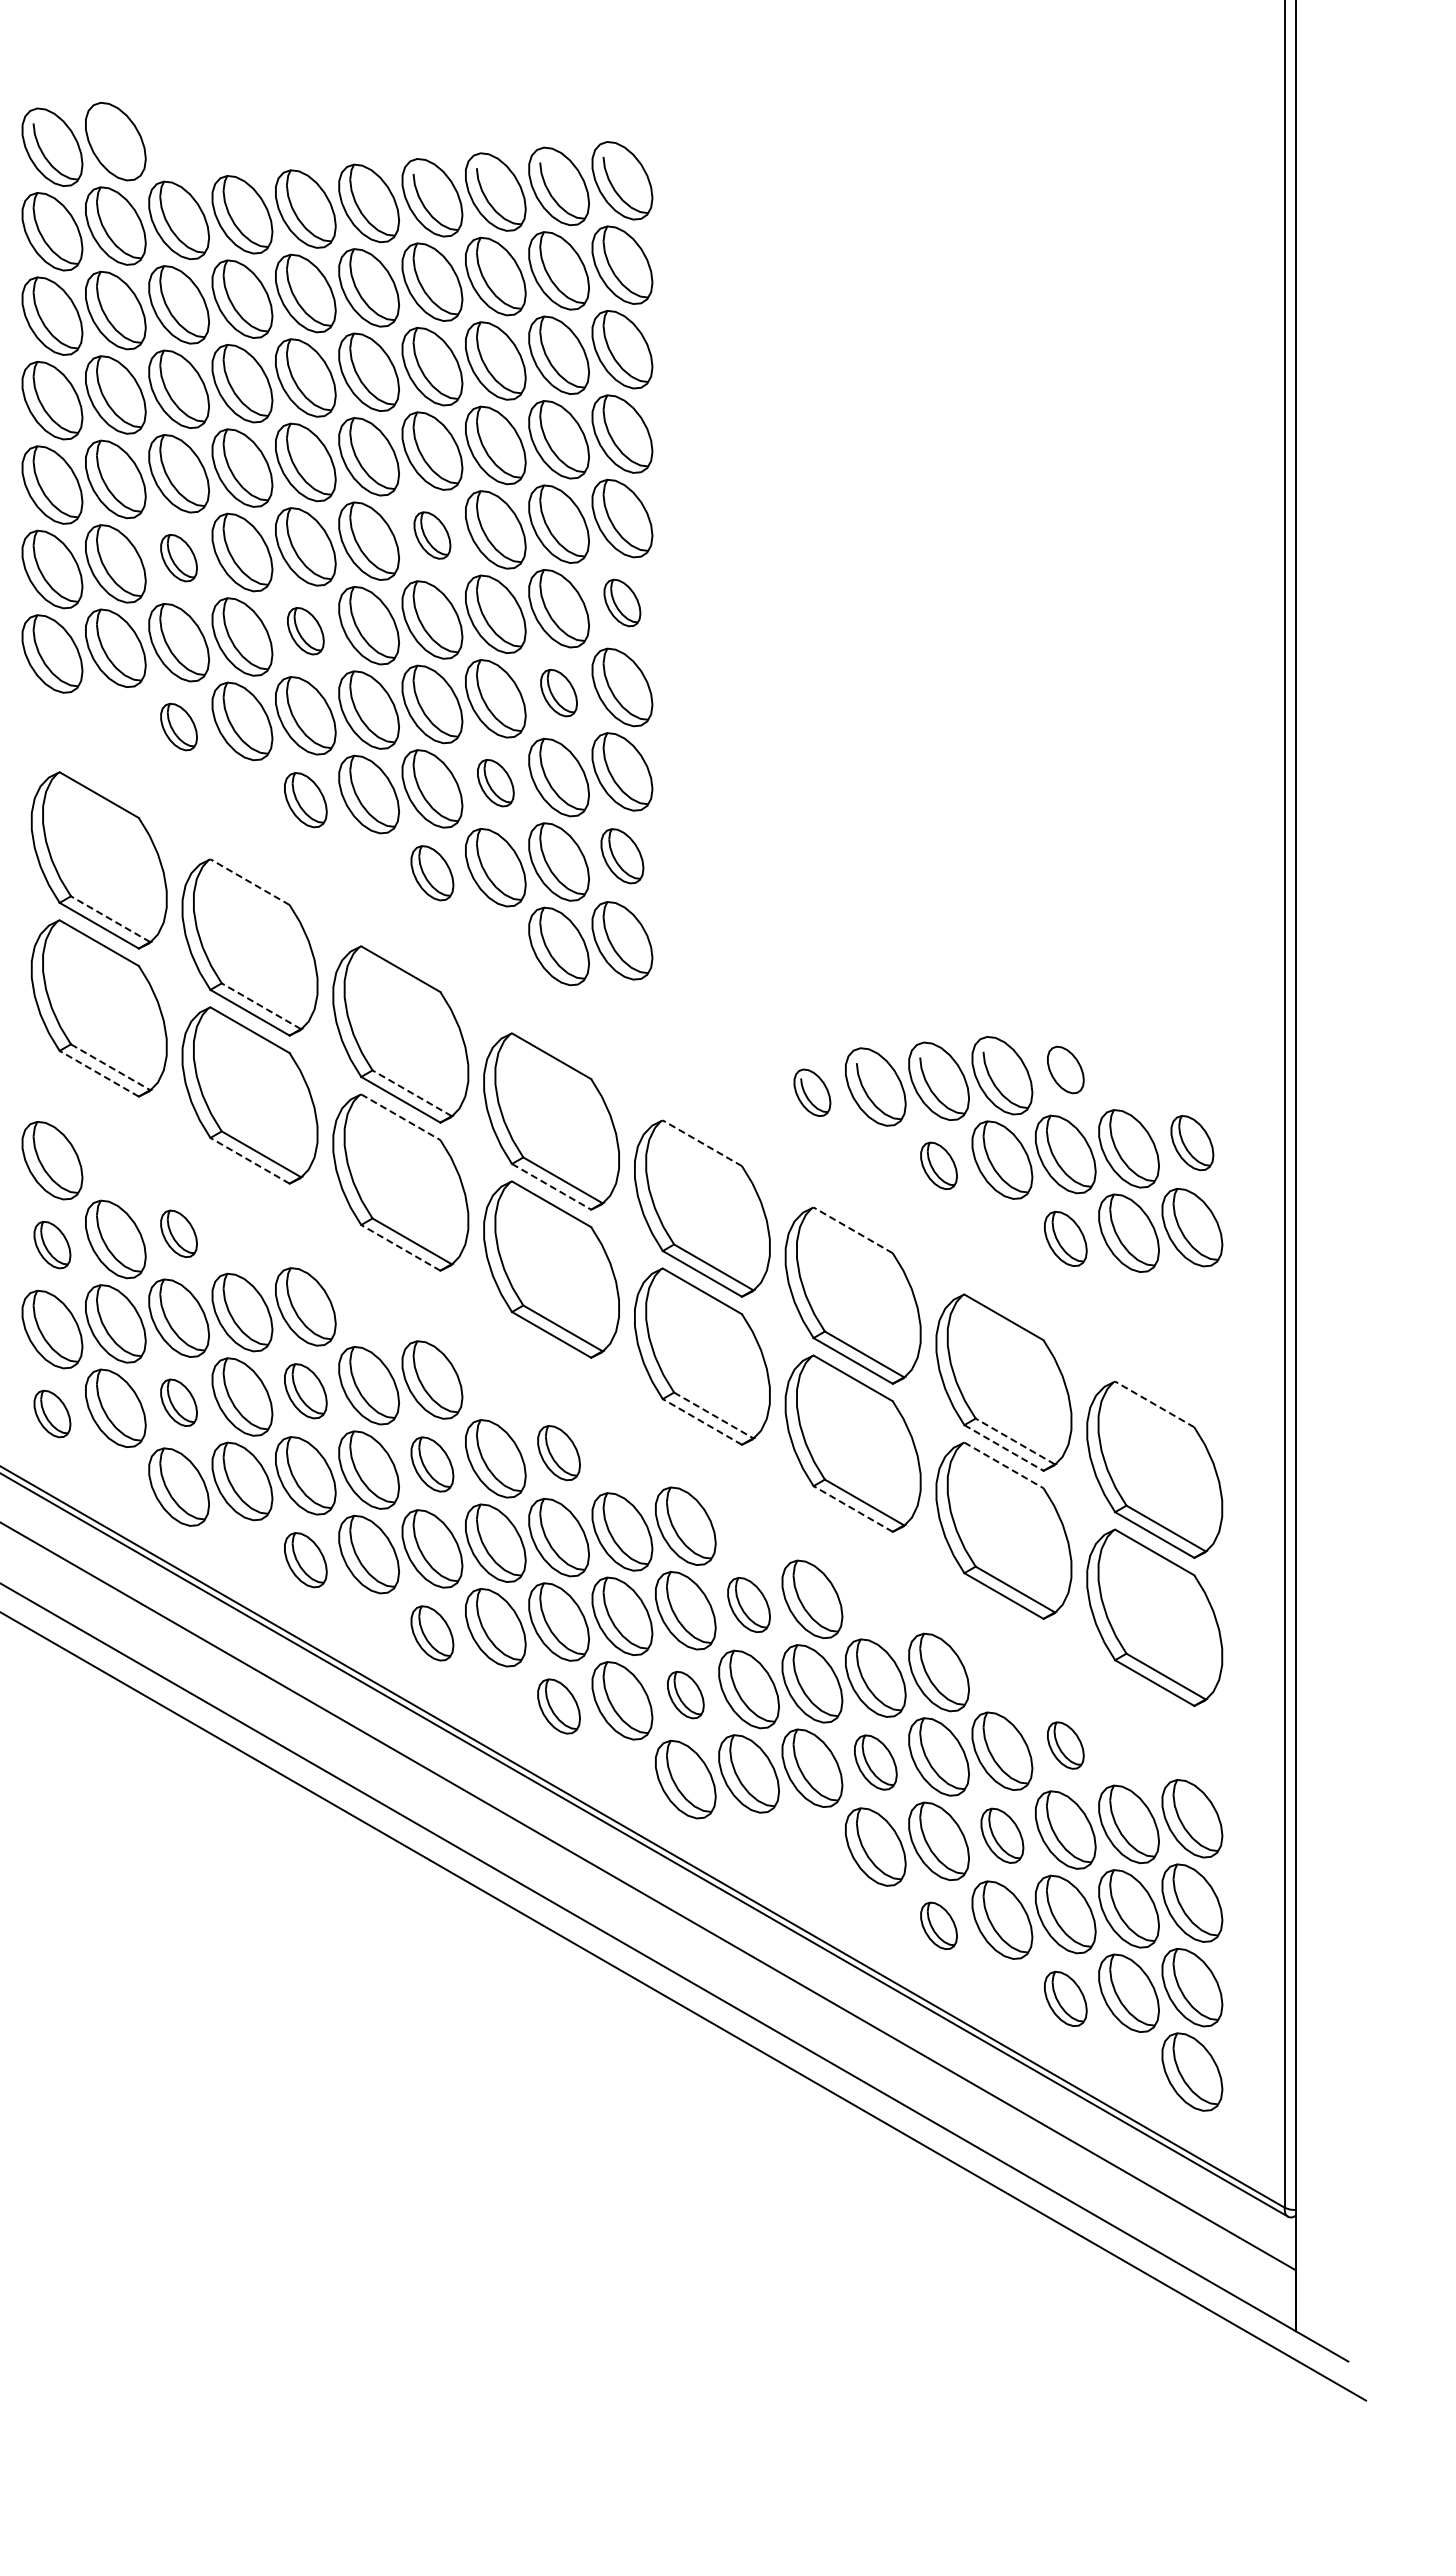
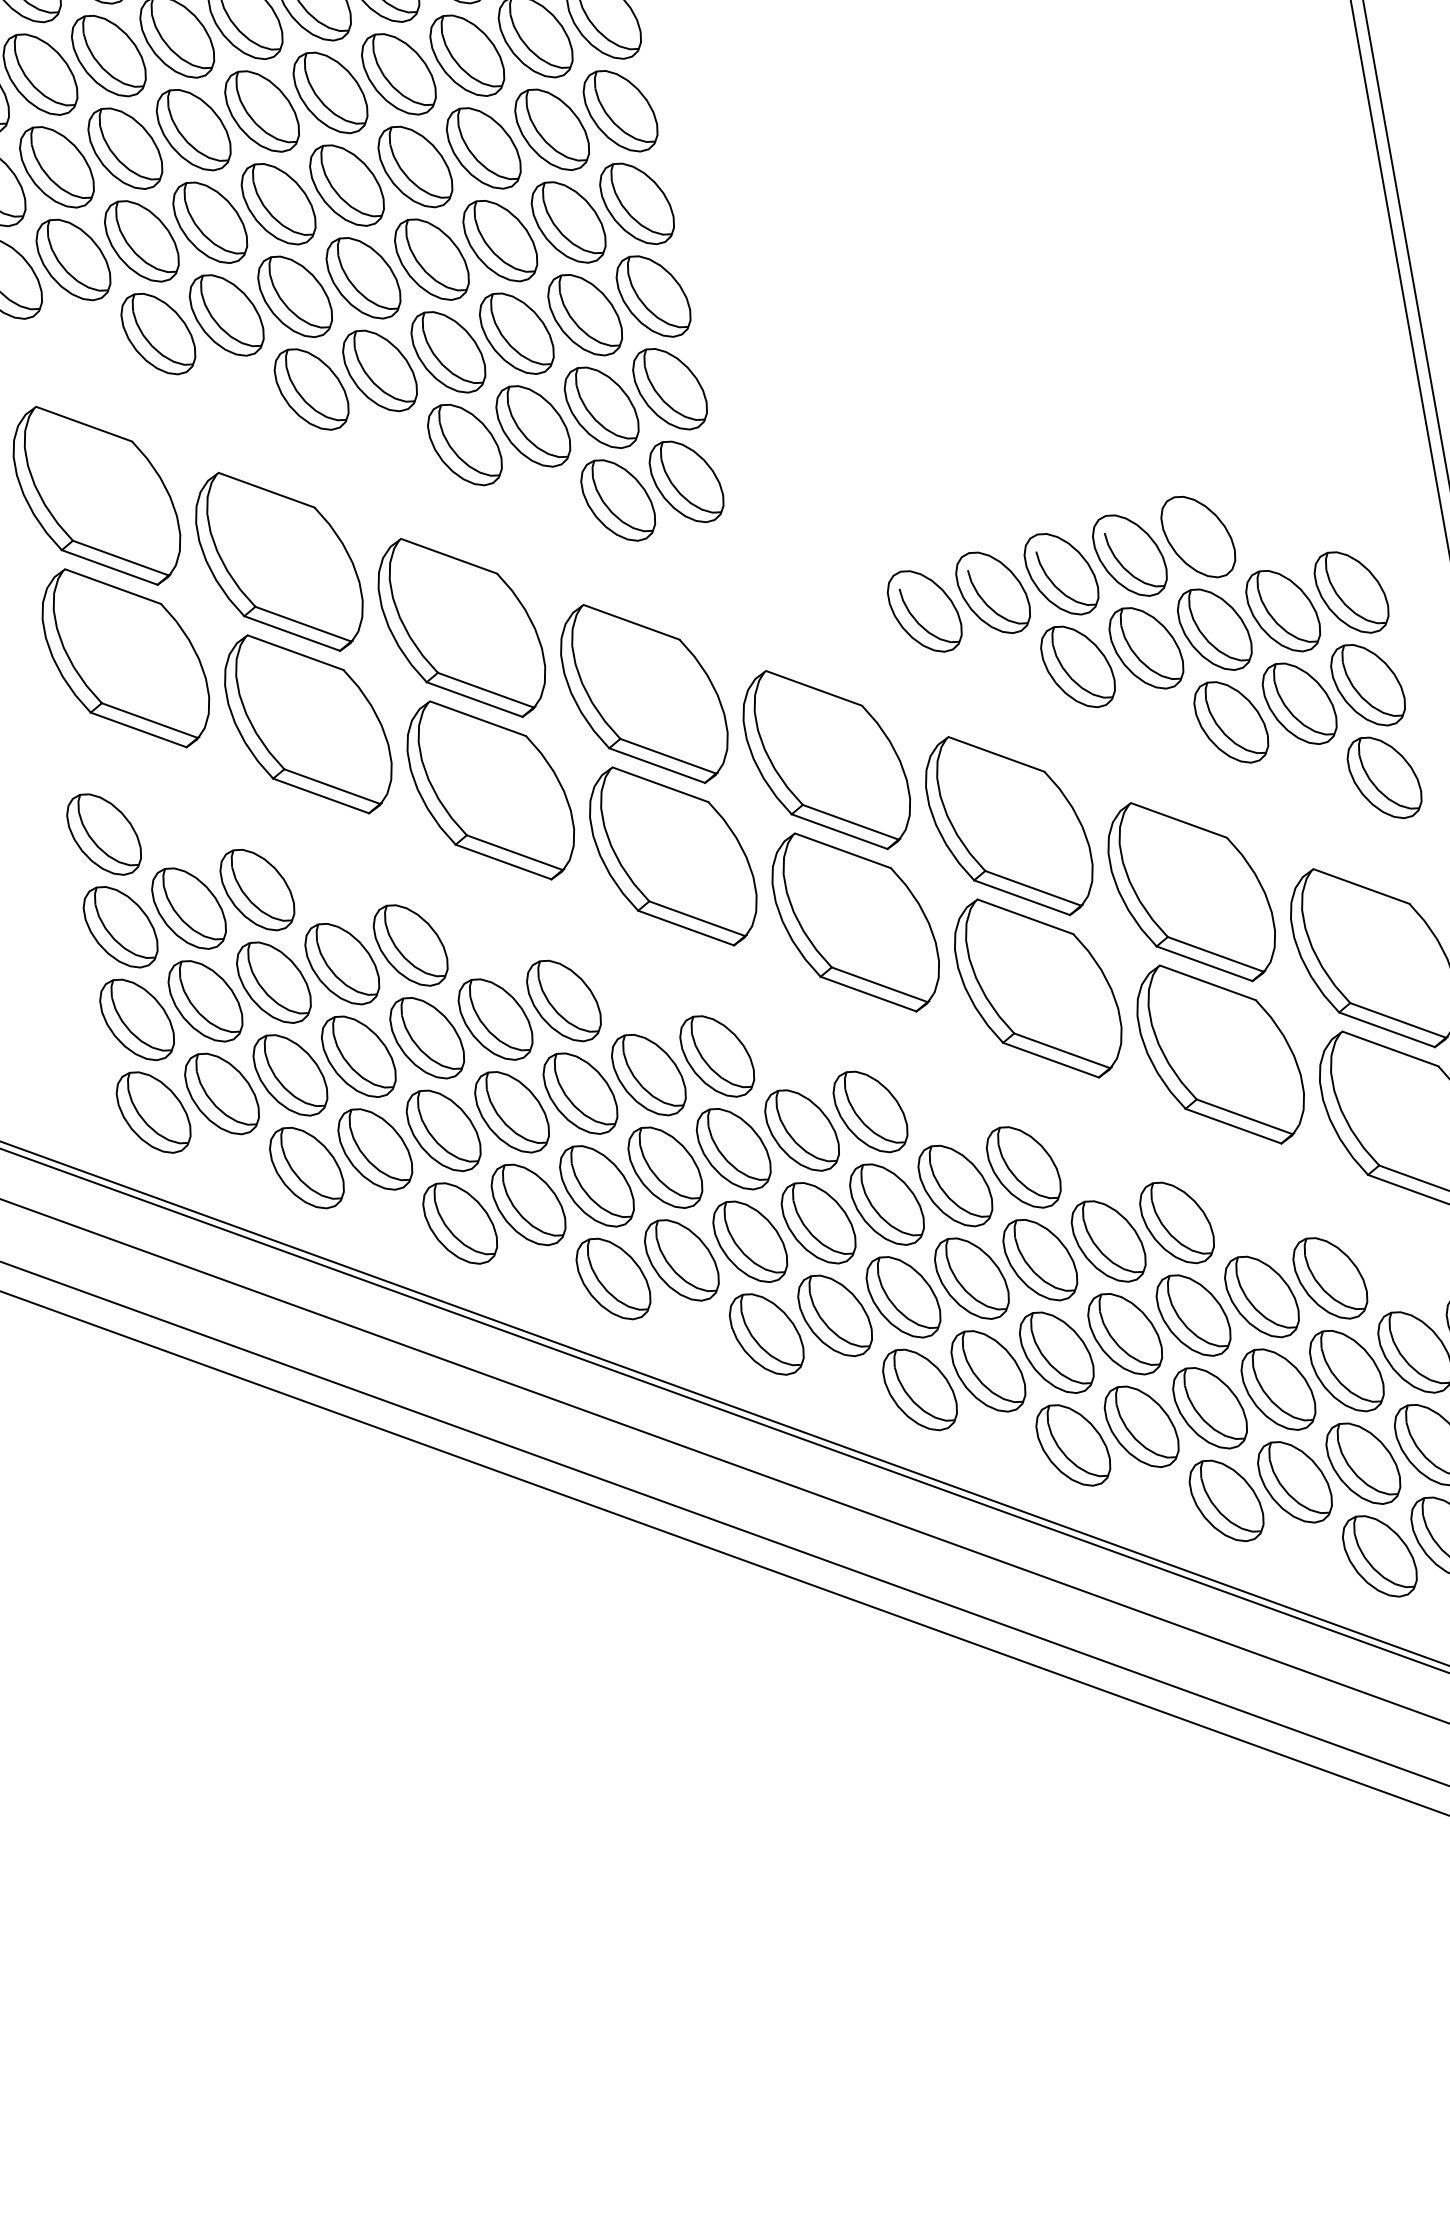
part: (432, 535) -> (399, 74), size x1.67
part: (178, 557) -> (124, 147), size x1.67
part: (622, 602) -> (620, 110), size x1.67
part: (305, 630) -> (278, 203), size x1.67
part: (558, 692) -> (568, 221), size x1.67
part: (178, 726) -> (157, 333), size x1.67
part: (495, 782) -> (516, 332), size x1.67
part: (305, 799) -> (311, 388), size x1.43
part: (622, 855) -> (670, 388), size x1.43
part: (432, 872) -> (464, 443), size x1.43
line: (250, 882) -> (267, 490), dashed -> solid
line: (110, 919) -> (120, 558), dashed -> solid
line: (261, 1006) -> (303, 624), dashed -> solid
line: (110, 1067) -> (149, 720), dashed -> solid
part: (1065, 1069) -> (1198, 536), size x1.67
line: (99, 1073) -> (138, 729), dashed -> solid
part: (812, 1092) -> (924, 611), size x1.67
line: (412, 1093) -> (486, 690), dashed -> solid
line: (400, 1117) -> (477, 719), dashed -> solid
part: (1192, 1142) -> (1351, 591), size x1.43
line: (702, 1143) -> (814, 688), dashed -> solid
line: (250, 1160) -> (321, 795), dashed -> solid
part: (938, 1165) -> (1077, 666), size x1.67
line: (551, 1186) -> (656, 765), dashed -> solid
line: (853, 1230) -> (996, 754), dashed -> solid
part: (178, 1233) -> (256, 889), size x1.67
part: (1065, 1238) -> (1231, 721), size x1.43
part: (52, 1244) -> (120, 926), size x1.67
line: (400, 1247) -> (503, 861), dashed -> solid
part: (1192, 1311) -> (1384, 777), added
part: (305, 1390) -> (426, 1037), size x1.43
part: (178, 1402) -> (289, 1075), size x1.67
line: (1154, 1404) -> (1361, 886), dashed -> solid
part: (52, 1413) -> (153, 1111), size x1.67
line: (713, 1415) -> (879, 984), dashed -> solid
line: (702, 1421) -> (868, 993), dashed -> solid
line: (1015, 1441) -> (1215, 954), dashed -> solid
line: (1003, 1447) -> (1203, 963), dashed -> solid
part: (558, 1452) -> (716, 1055), size x1.43
part: (432, 1464) -> (580, 1093), size x1.43
line: (1003, 1465) -> (1207, 983), dashed -> solid
line: (853, 1508) -> (1051, 1059), dashed -> solid
part: (305, 1559) -> (459, 1222), size x1.43
part: (748, 1604) -> (954, 1185), size x1.43
part: (432, 1633) -> (613, 1279), size x1.43
part: (685, 1694) -> (903, 1296), size x1.67
part: (558, 1706) -> (766, 1334), size x1.43
part: (1065, 1745) -> (1330, 1278), size x1.67
part: (875, 1762) -> (1125, 1333), size x1.43
part: (1002, 1835) -> (1278, 1389), size x1.43
part: (812, 1852) -> (1073, 1445), added
part: (938, 1925) -> (1226, 1500), size x1.67
part: (1065, 1998) -> (1379, 1555), size x1.43

